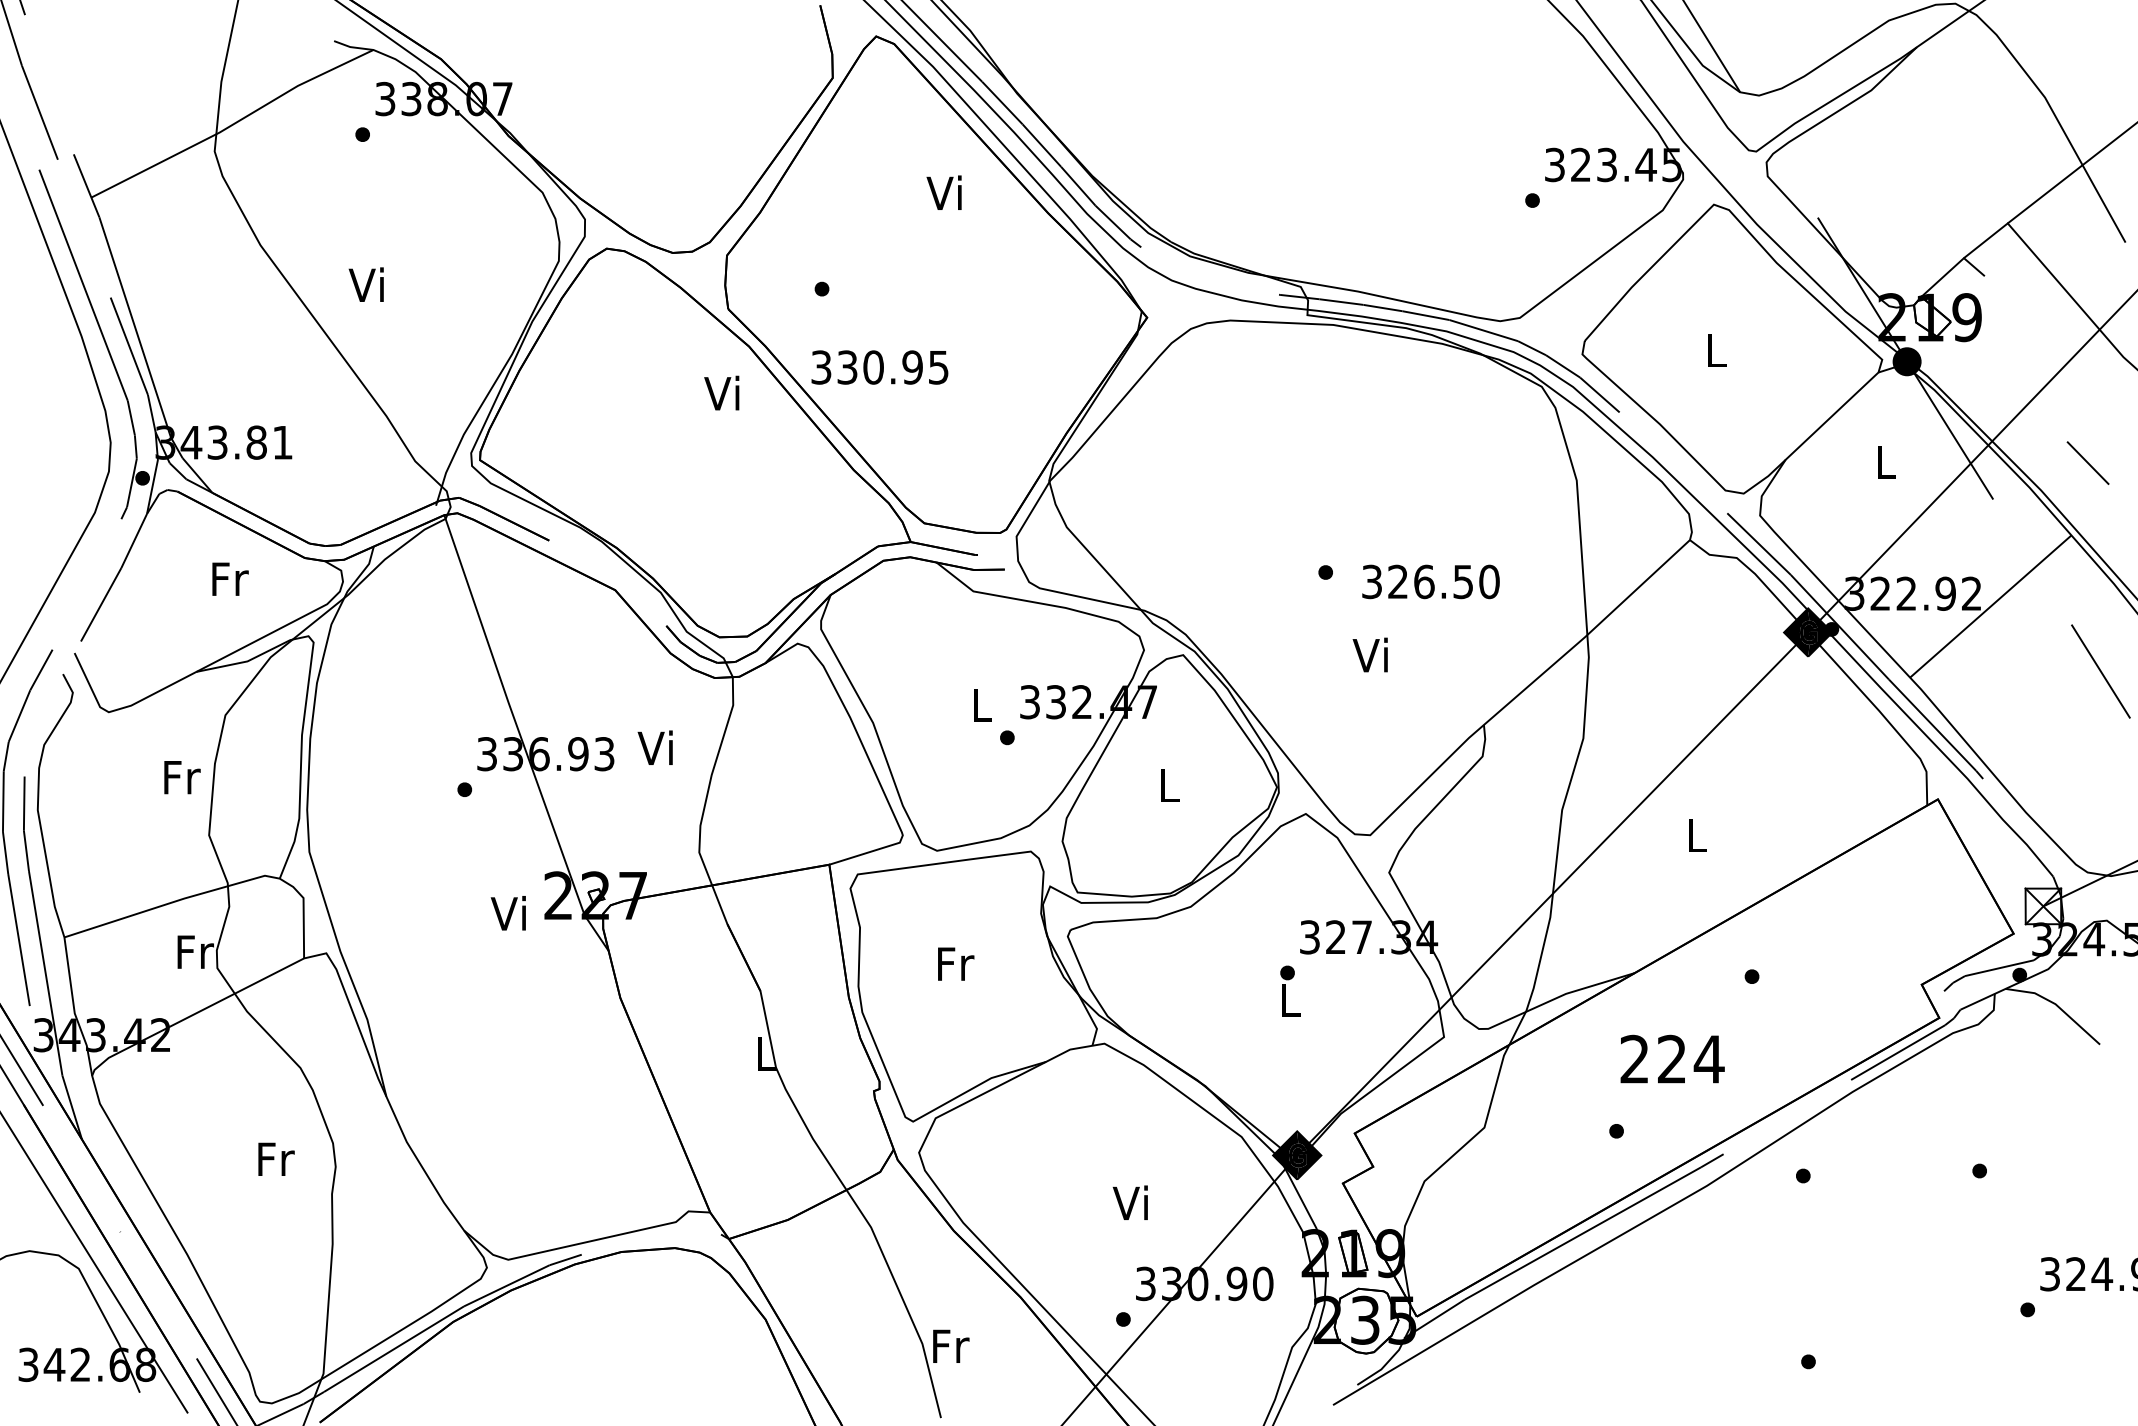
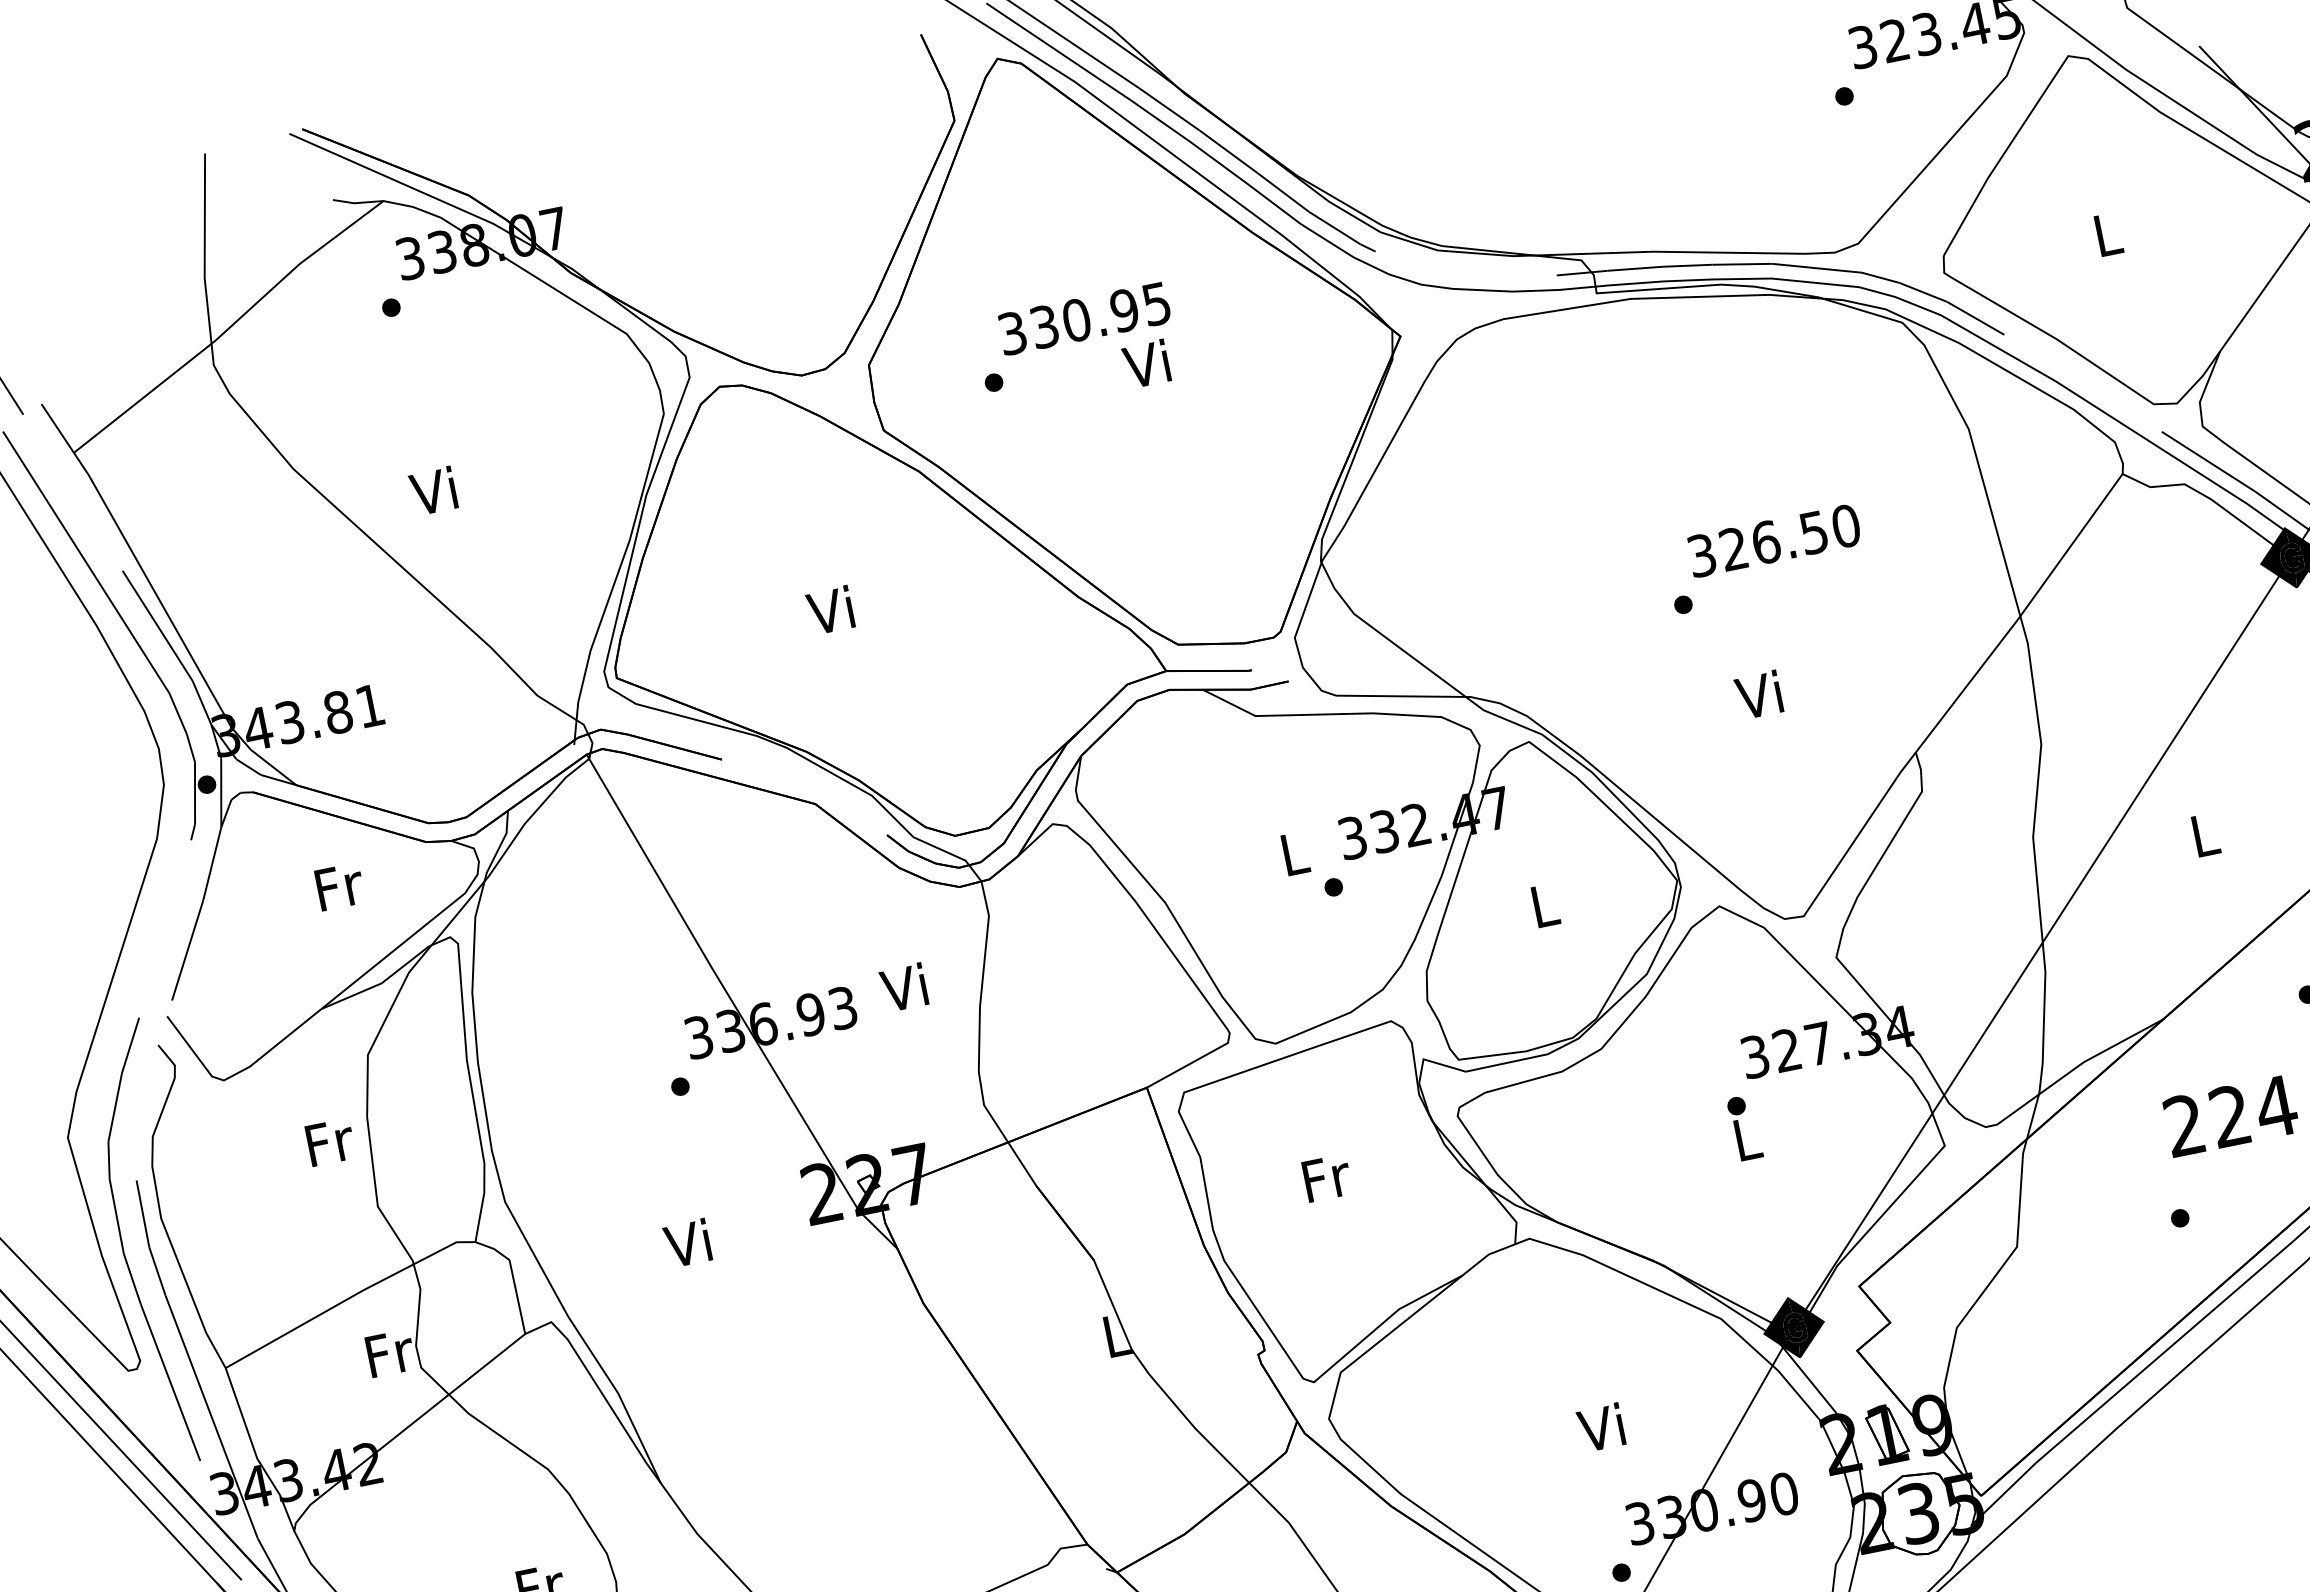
text: (943, 192) -> (1145, 363), moved
text: (879, 367) -> (1083, 318), moved
text: (721, 392) -> (829, 609), moved
text: (1430, 581) -> (1773, 540), moved
text: (507, 913) -> (686, 1243), moved

